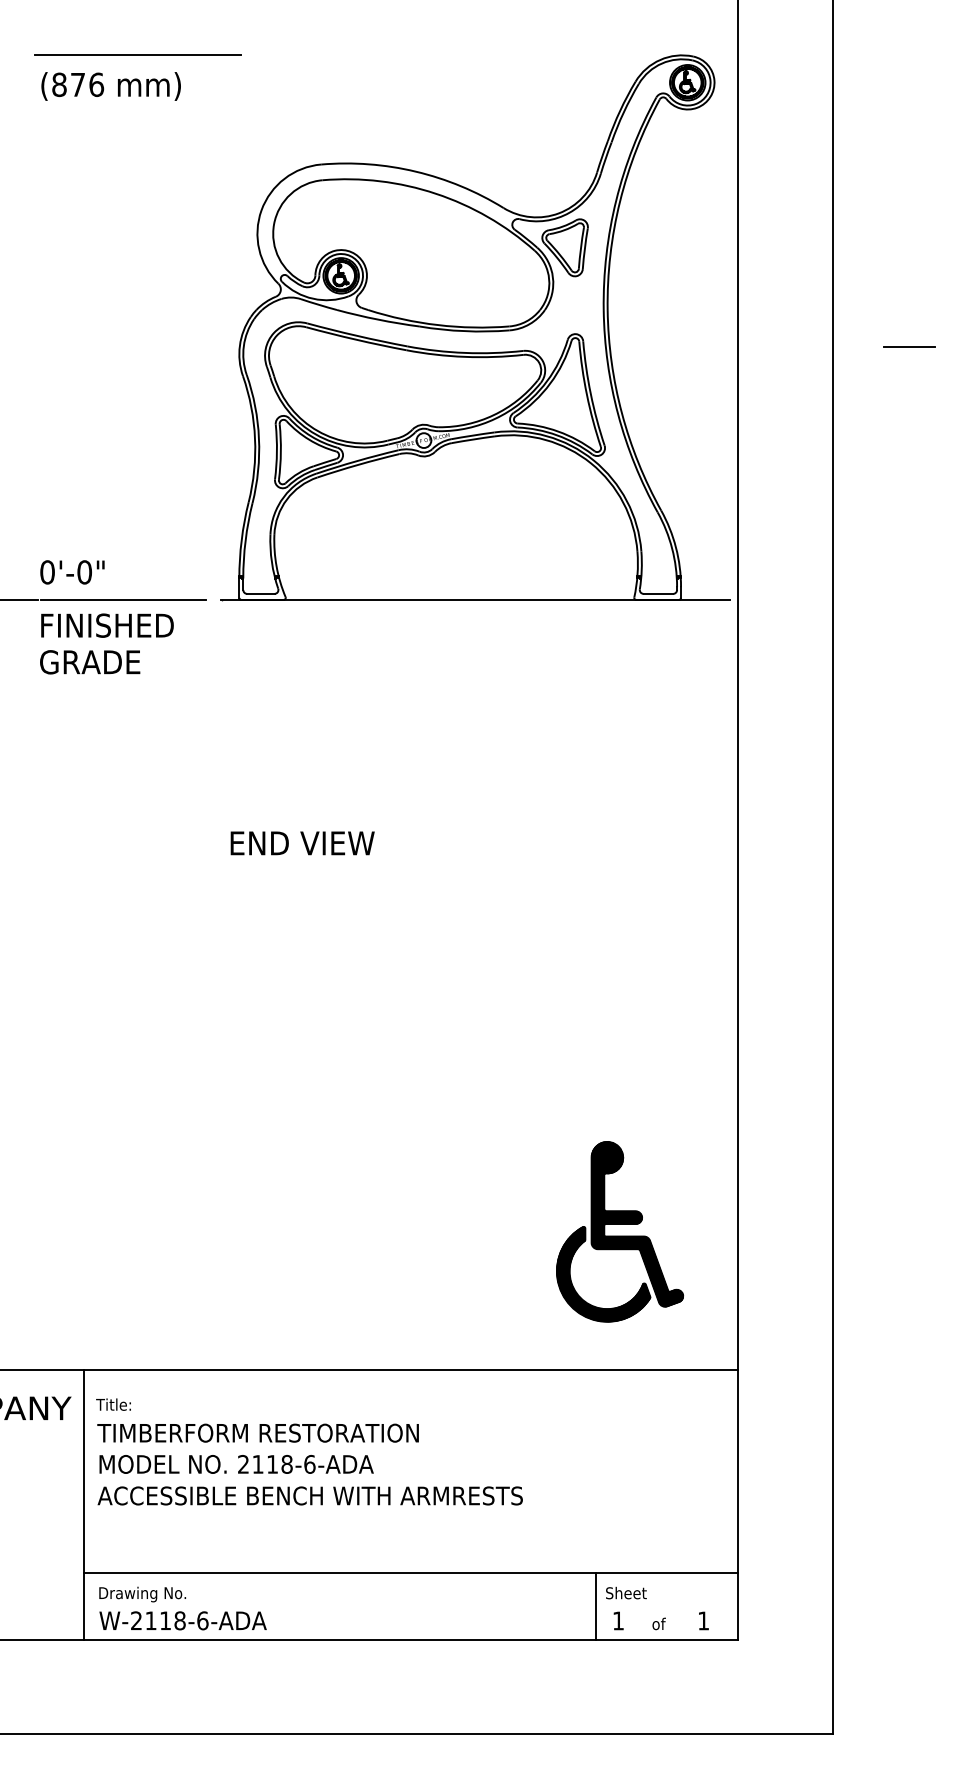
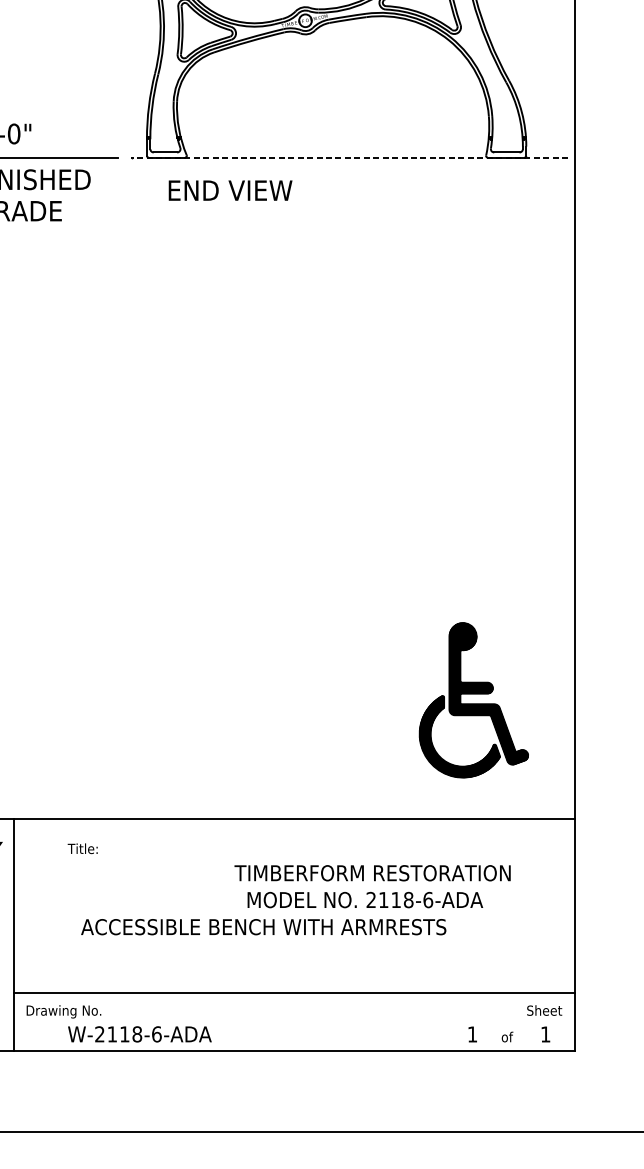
line: (474, 599) -> (348, 157), solid -> dashed
text: (302, 843) -> (230, 190), moved
text: (113, 1404) -> (82, 848), moved
text: (257, 1432) -> (372, 872), moved
text: (236, 1464) -> (365, 900), moved
text: (309, 1495) -> (263, 926), moved
text: (626, 1592) -> (544, 1010), moved
line: (596, 1605) -> (453, 1021), removed
text: (182, 1620) -> (139, 1034), moved

